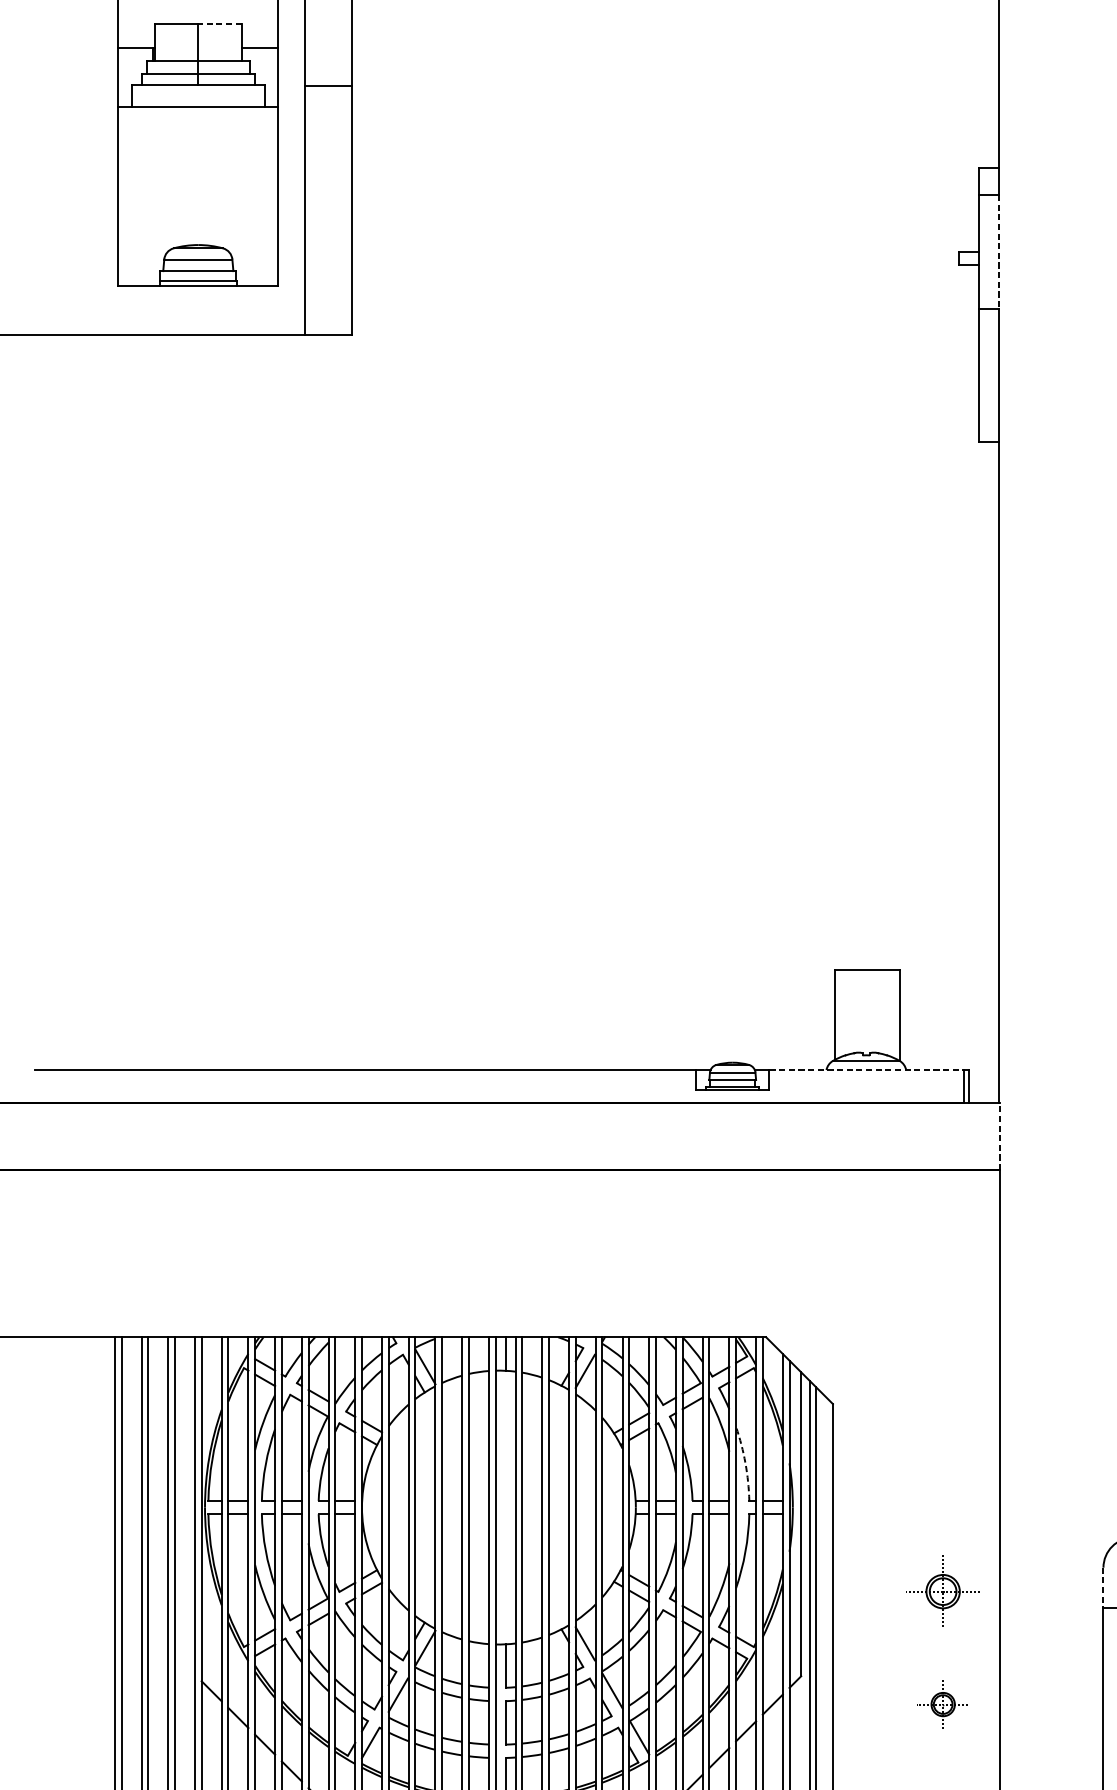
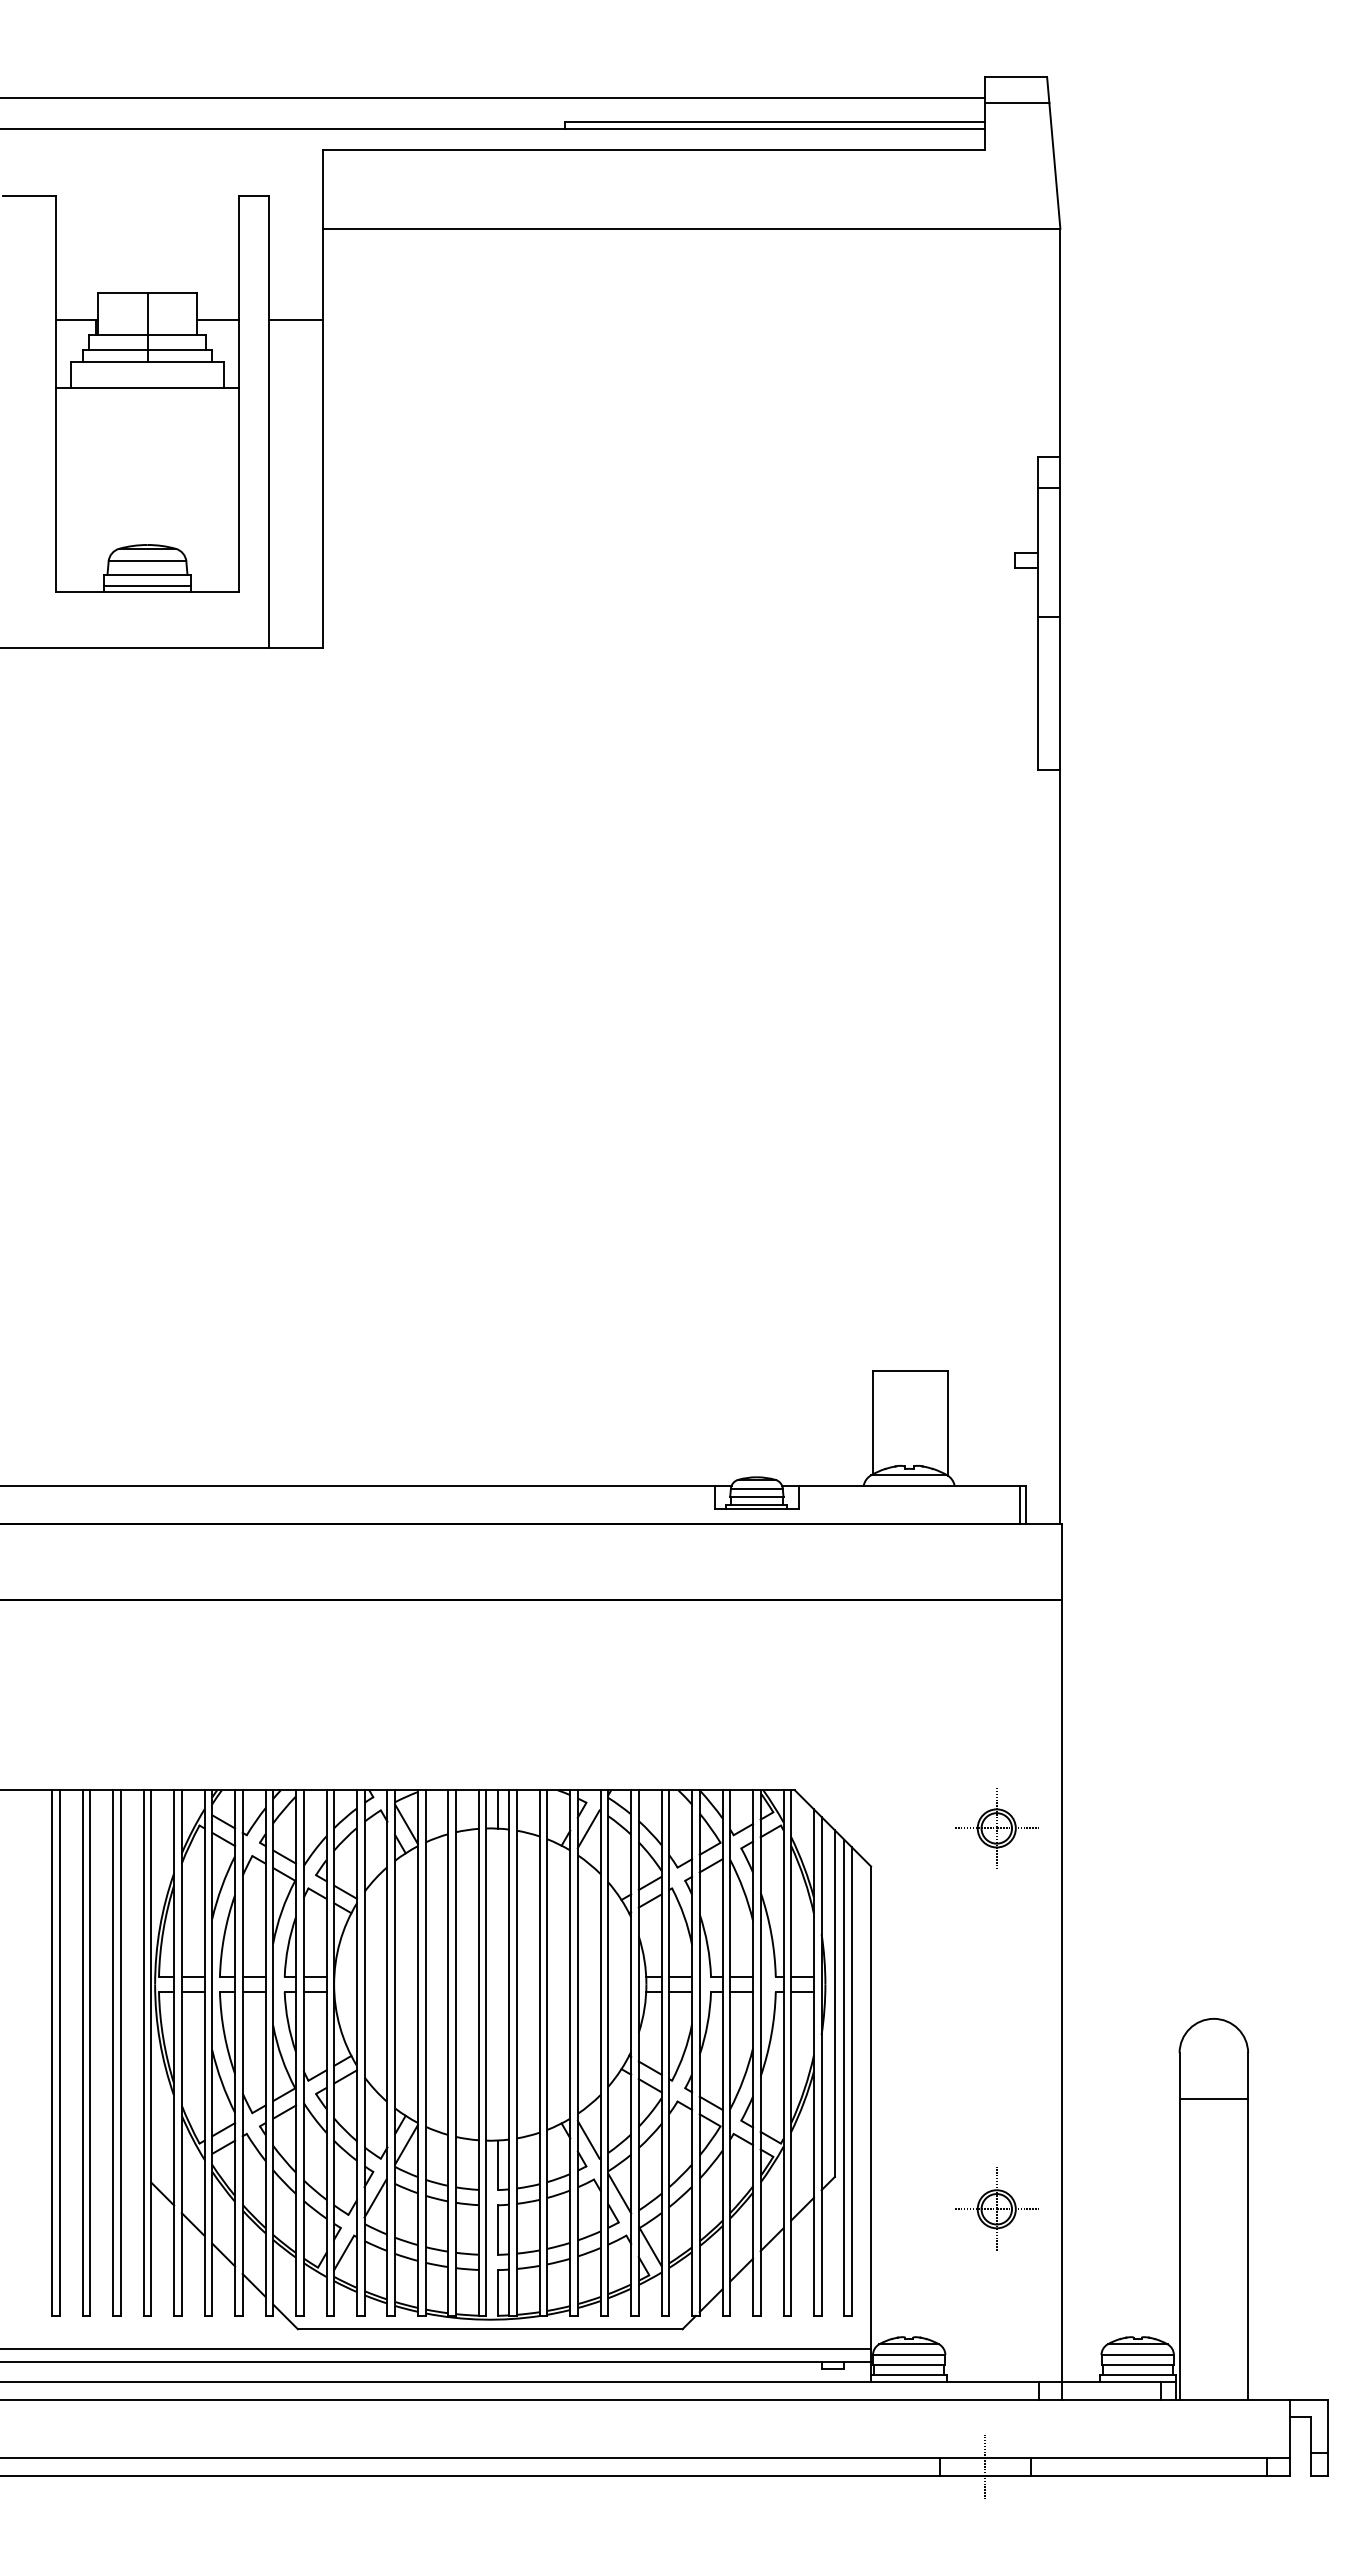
line: (220, 23) -> (172, 292), dashed -> solid
line: (328, 85) -> (295, 320), moved
line: (999, 251) -> (1060, 552), dashed -> solid
line: (866, 1069) -> (909, 1485), dashed -> solid
line: (999, 1136) -> (1061, 1561), dashed -> solid
arc: (745, 1463) -> (771, 1934), dashed -> solid
line: (1103, 1587) -> (1179, 2075), dashed -> solid
part: (942, 1591) -> (996, 1828), moved
part: (942, 1703) -> (996, 2208), size x1.43

